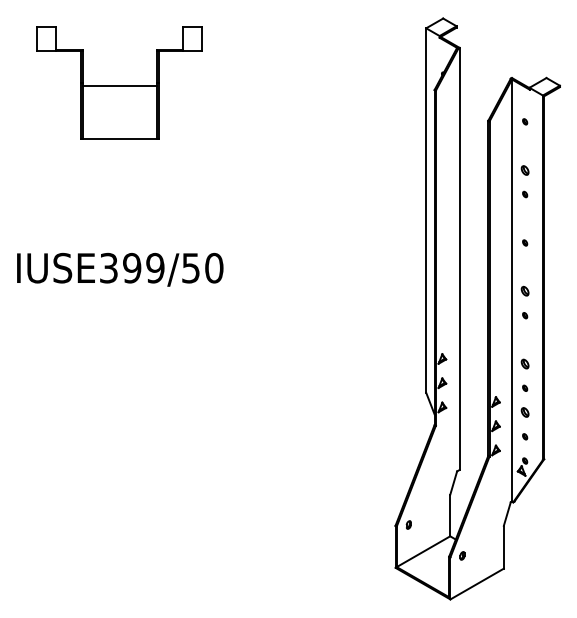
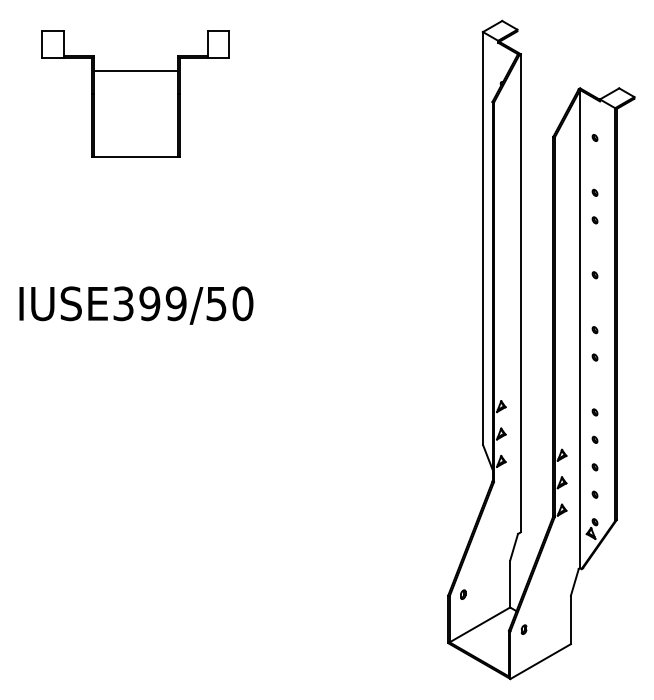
line: (119, 86) -> (135, 71), moved
part: (524, 169) -> (594, 192), size x0.62
part: (524, 291) -> (594, 330), size x0.62
part: (524, 364) -> (594, 412), size x0.62
part: (524, 412) -> (594, 467), size x0.62

